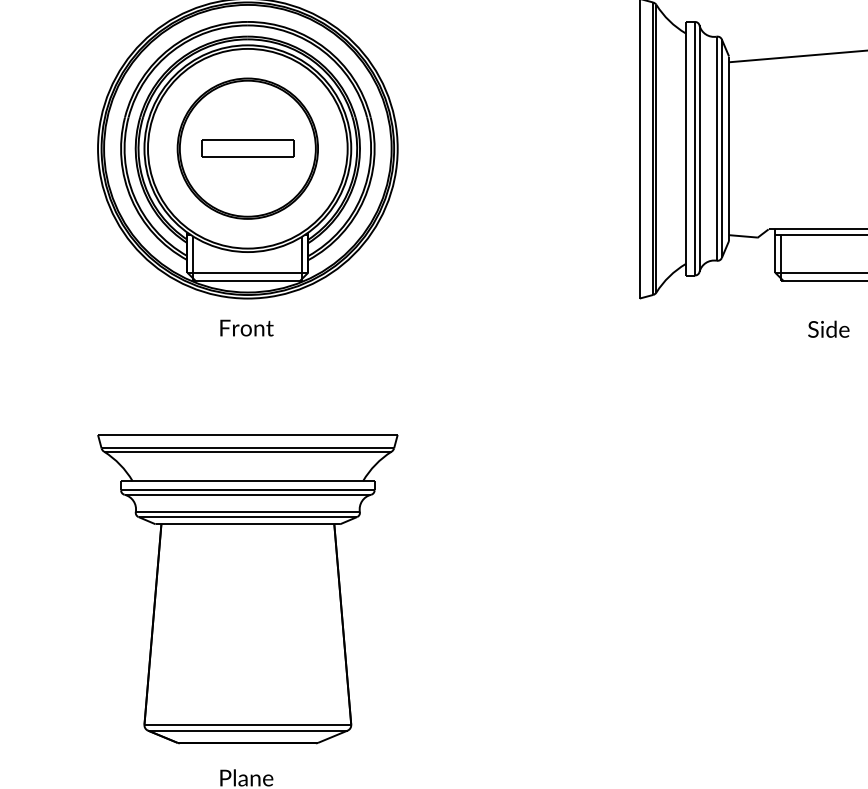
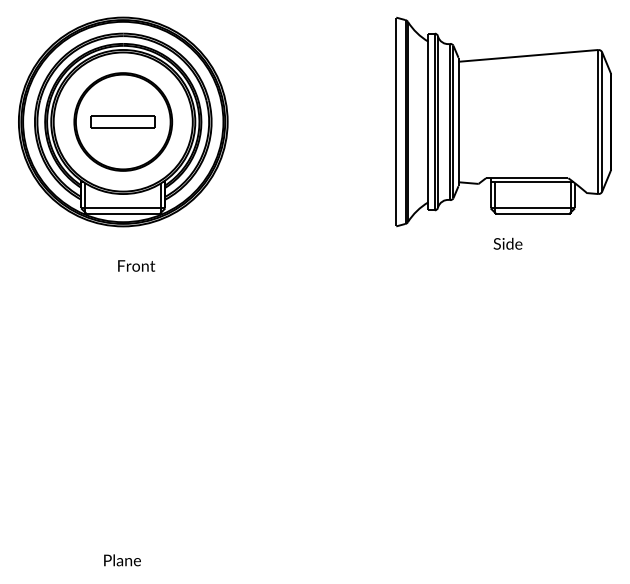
text: (246, 327) -> (136, 265), moved
text: (828, 328) -> (507, 243), moved
part: (248, 588) -> (123, 428), removed

